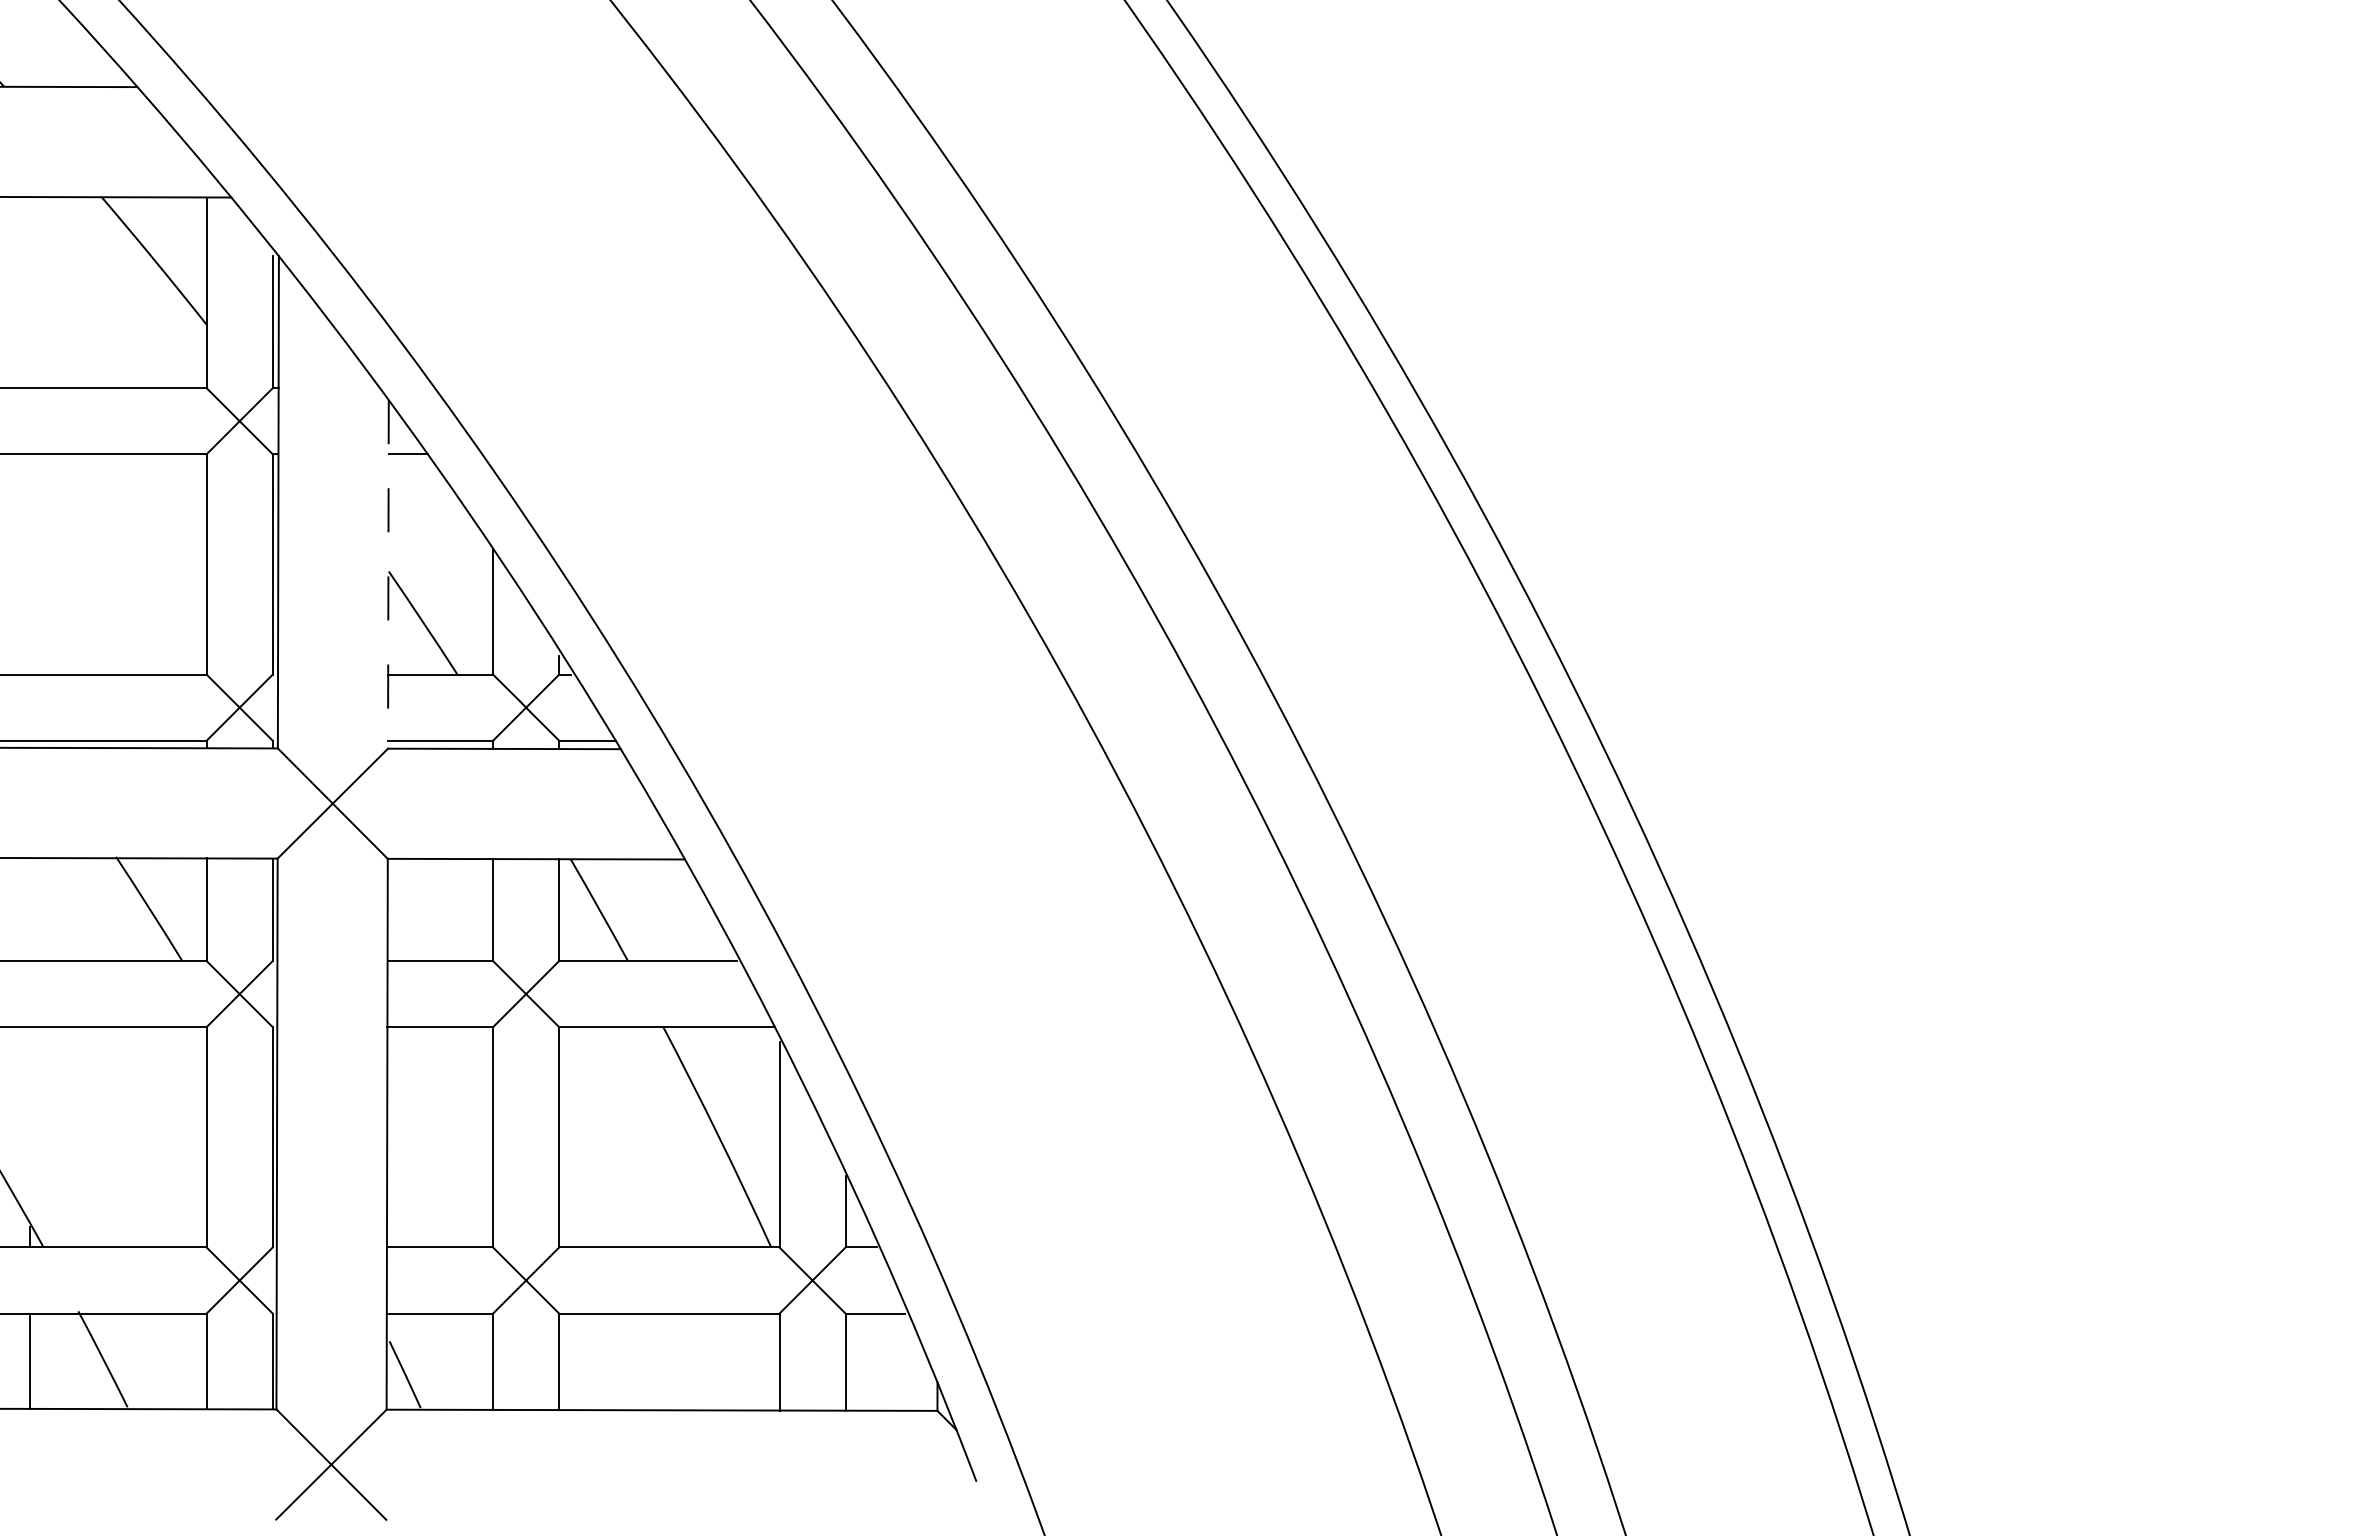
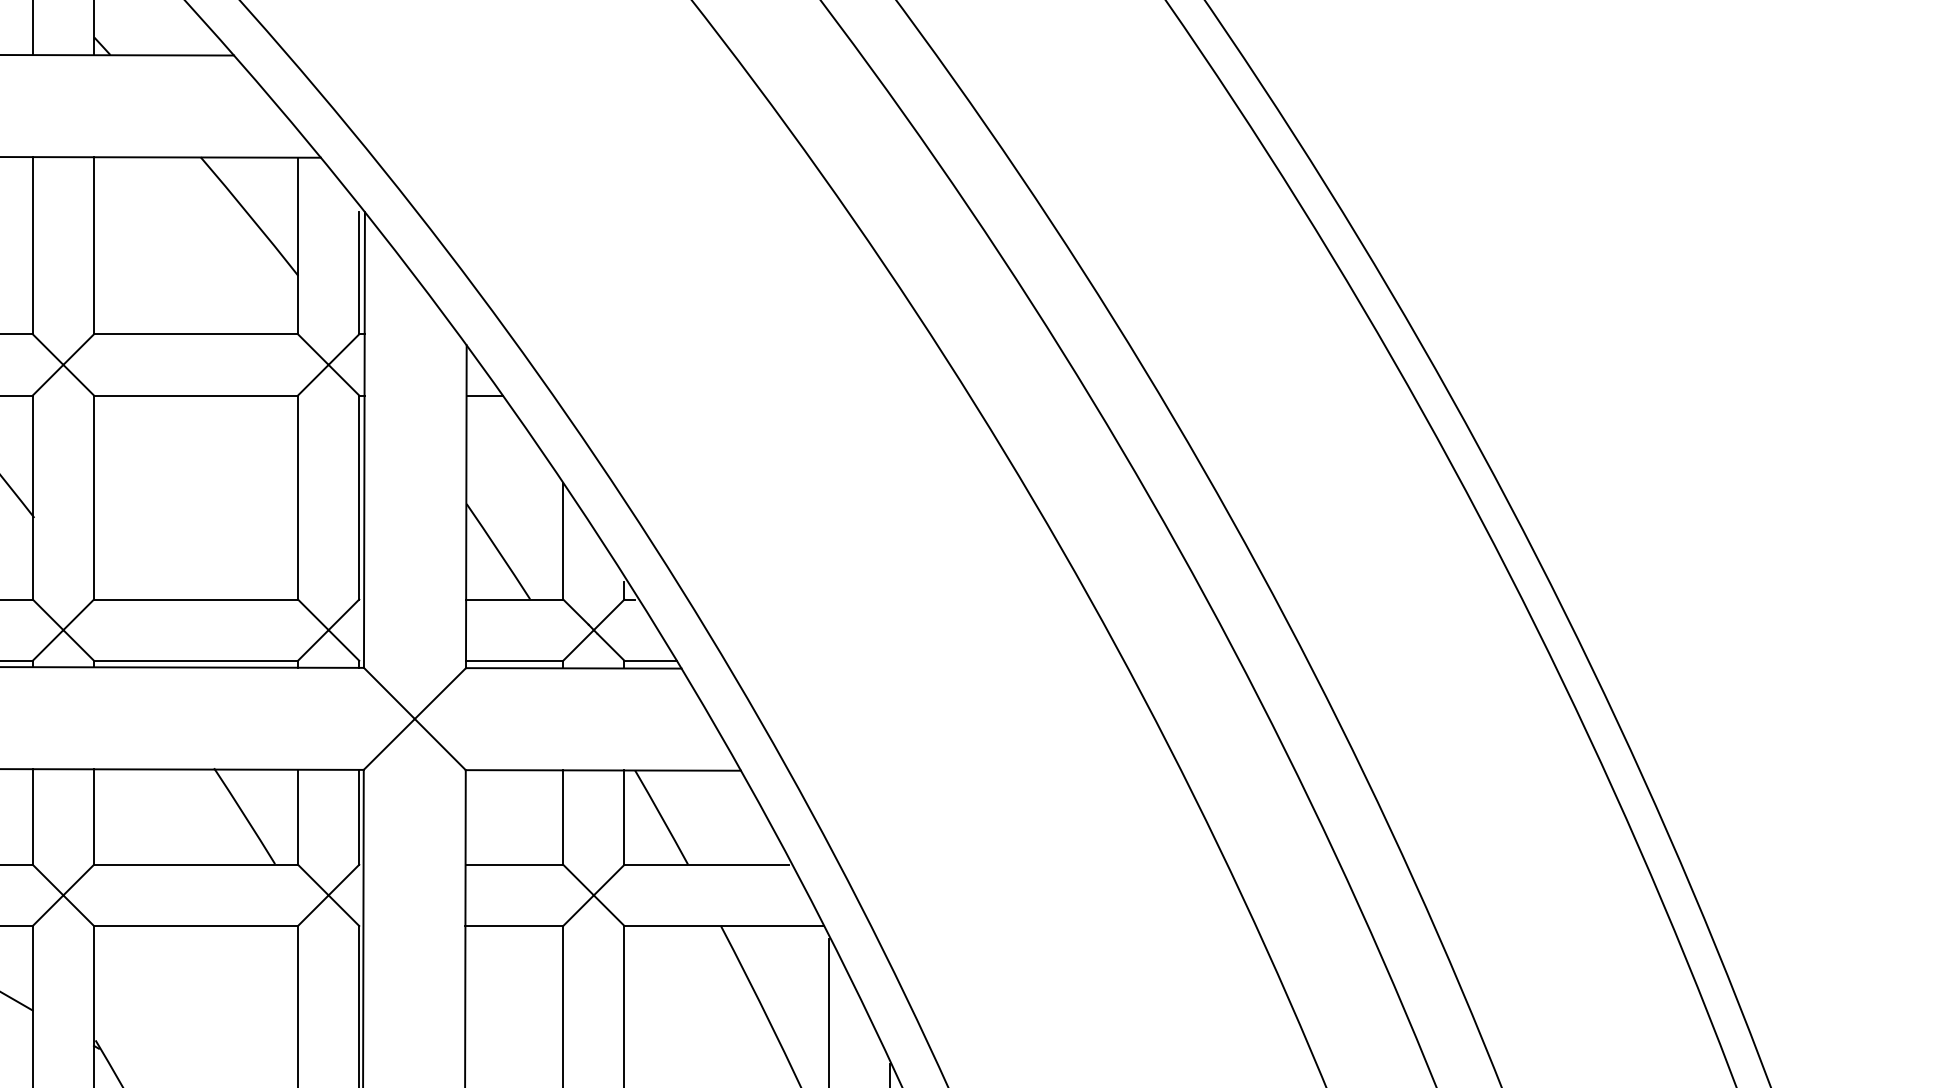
line: (388, 574) -> (466, 506), dashed -> solid

